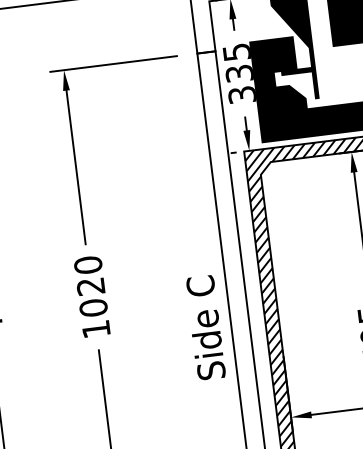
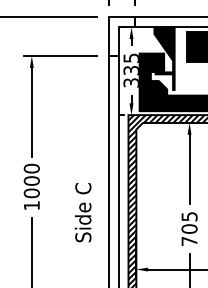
text: (90, 285) -> (31, 180), 1020 -> 1000
text: (204, 327) -> (82, 212), moved

